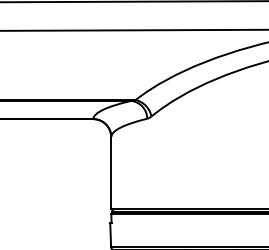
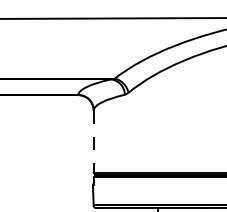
line: (111, 173) -> (93, 141), solid -> dashed

